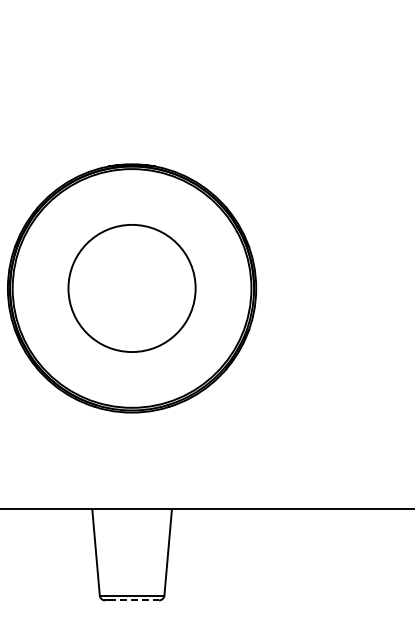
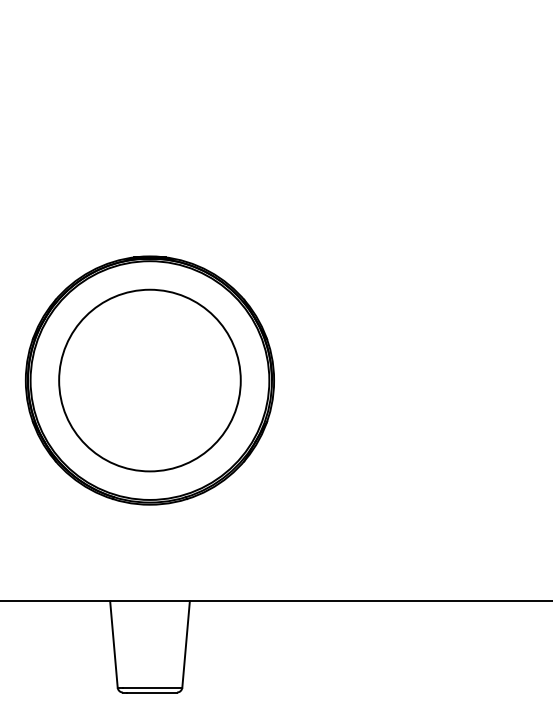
circle: (131, 288) -> (149, 380), size x1.43
line: (134, 600) -> (152, 692), dashed -> solid

